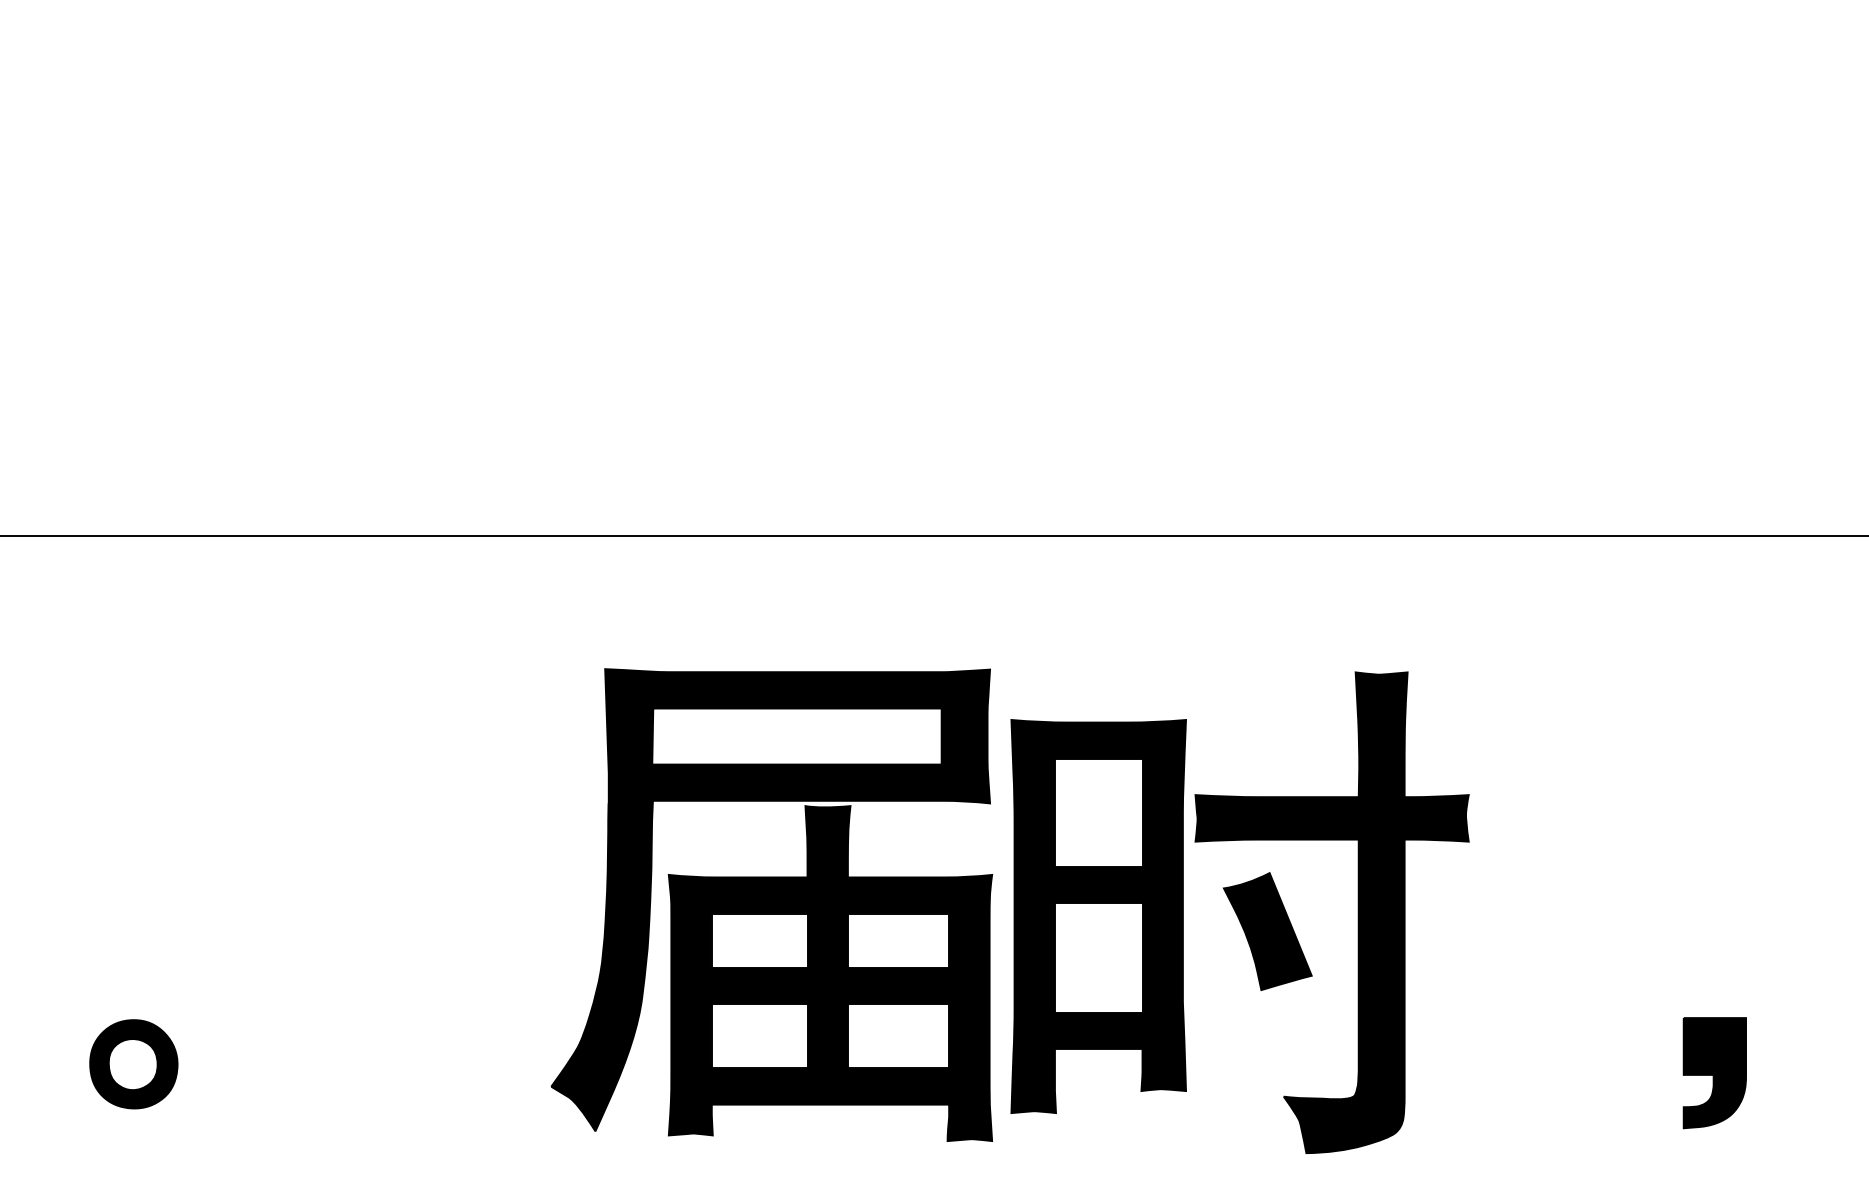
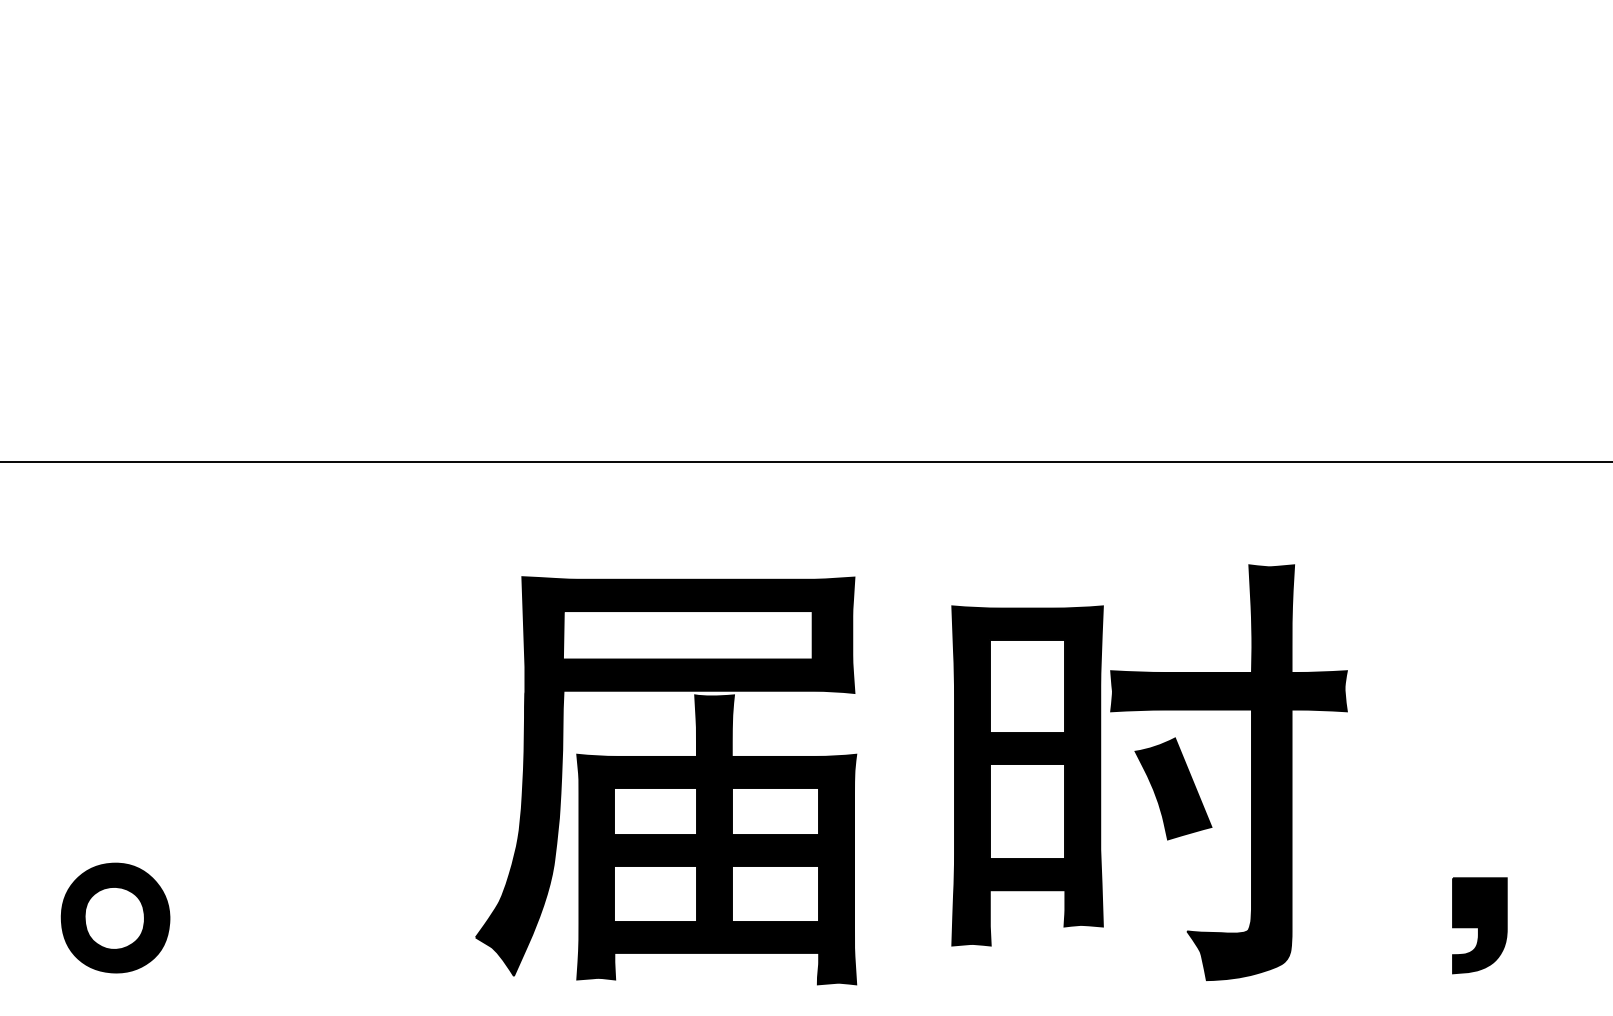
part: (1239, 912) -> (1149, 772), moved
part: (133, 1064) -> (115, 918), size x1.43

